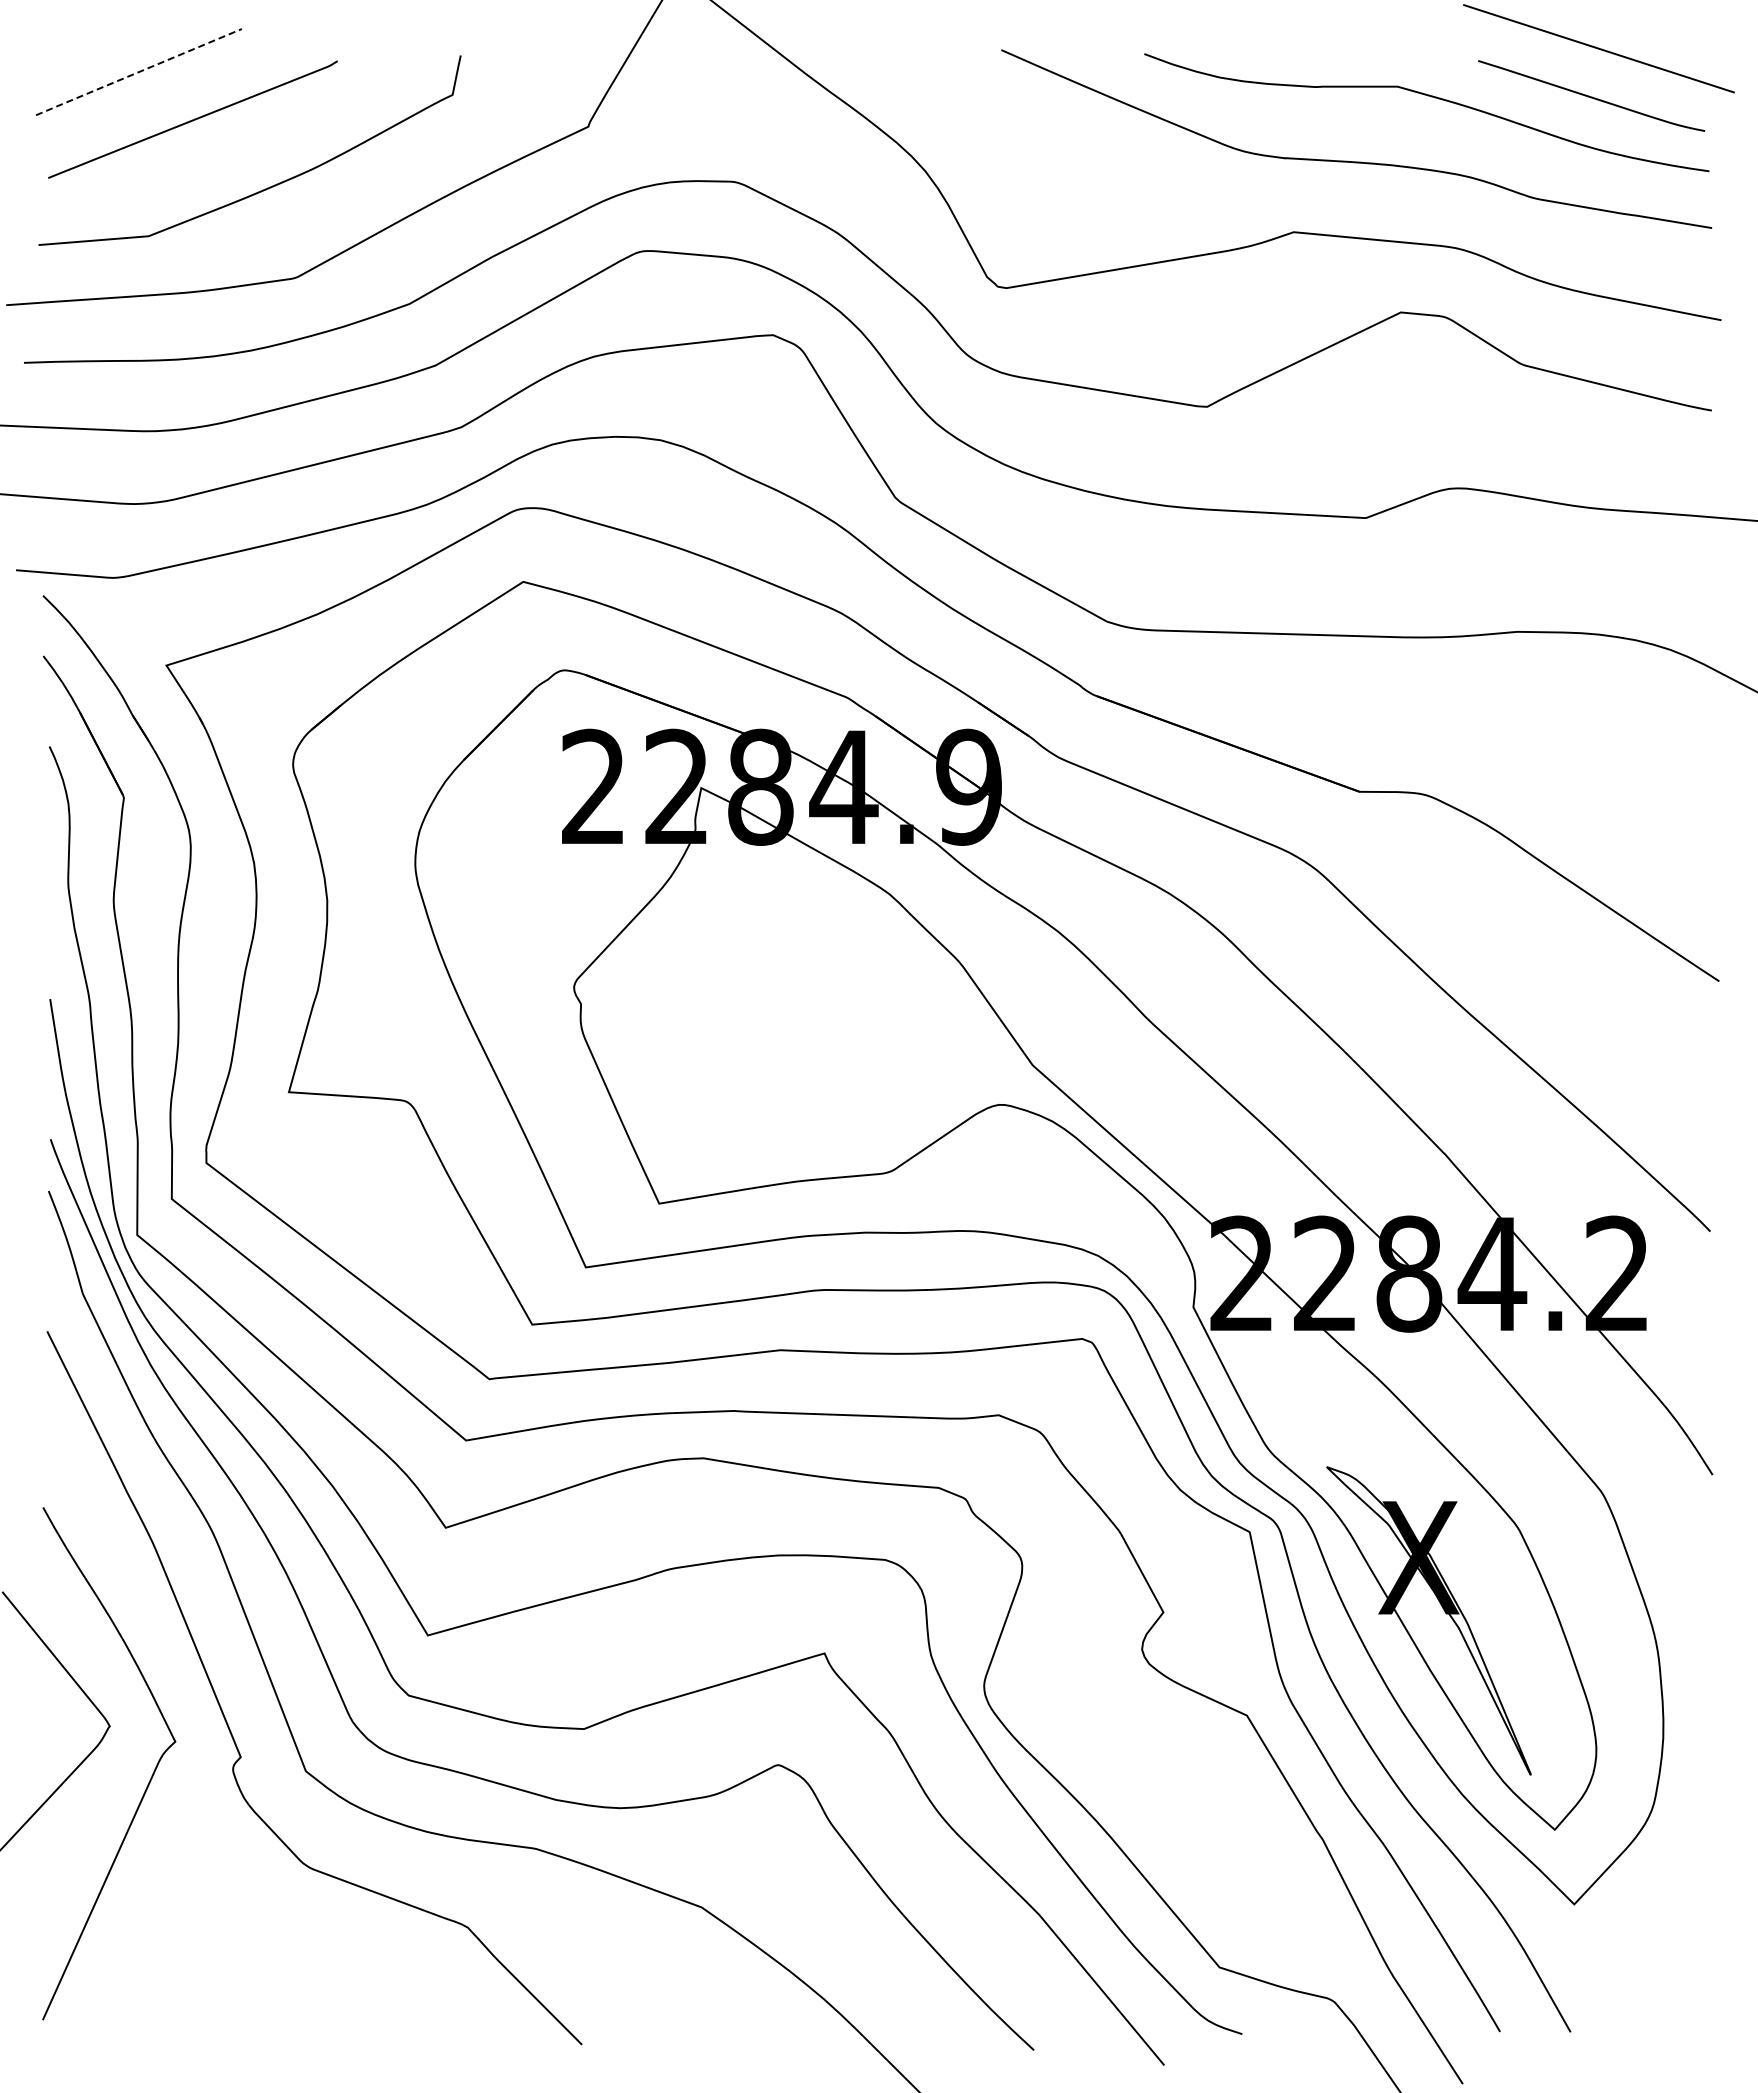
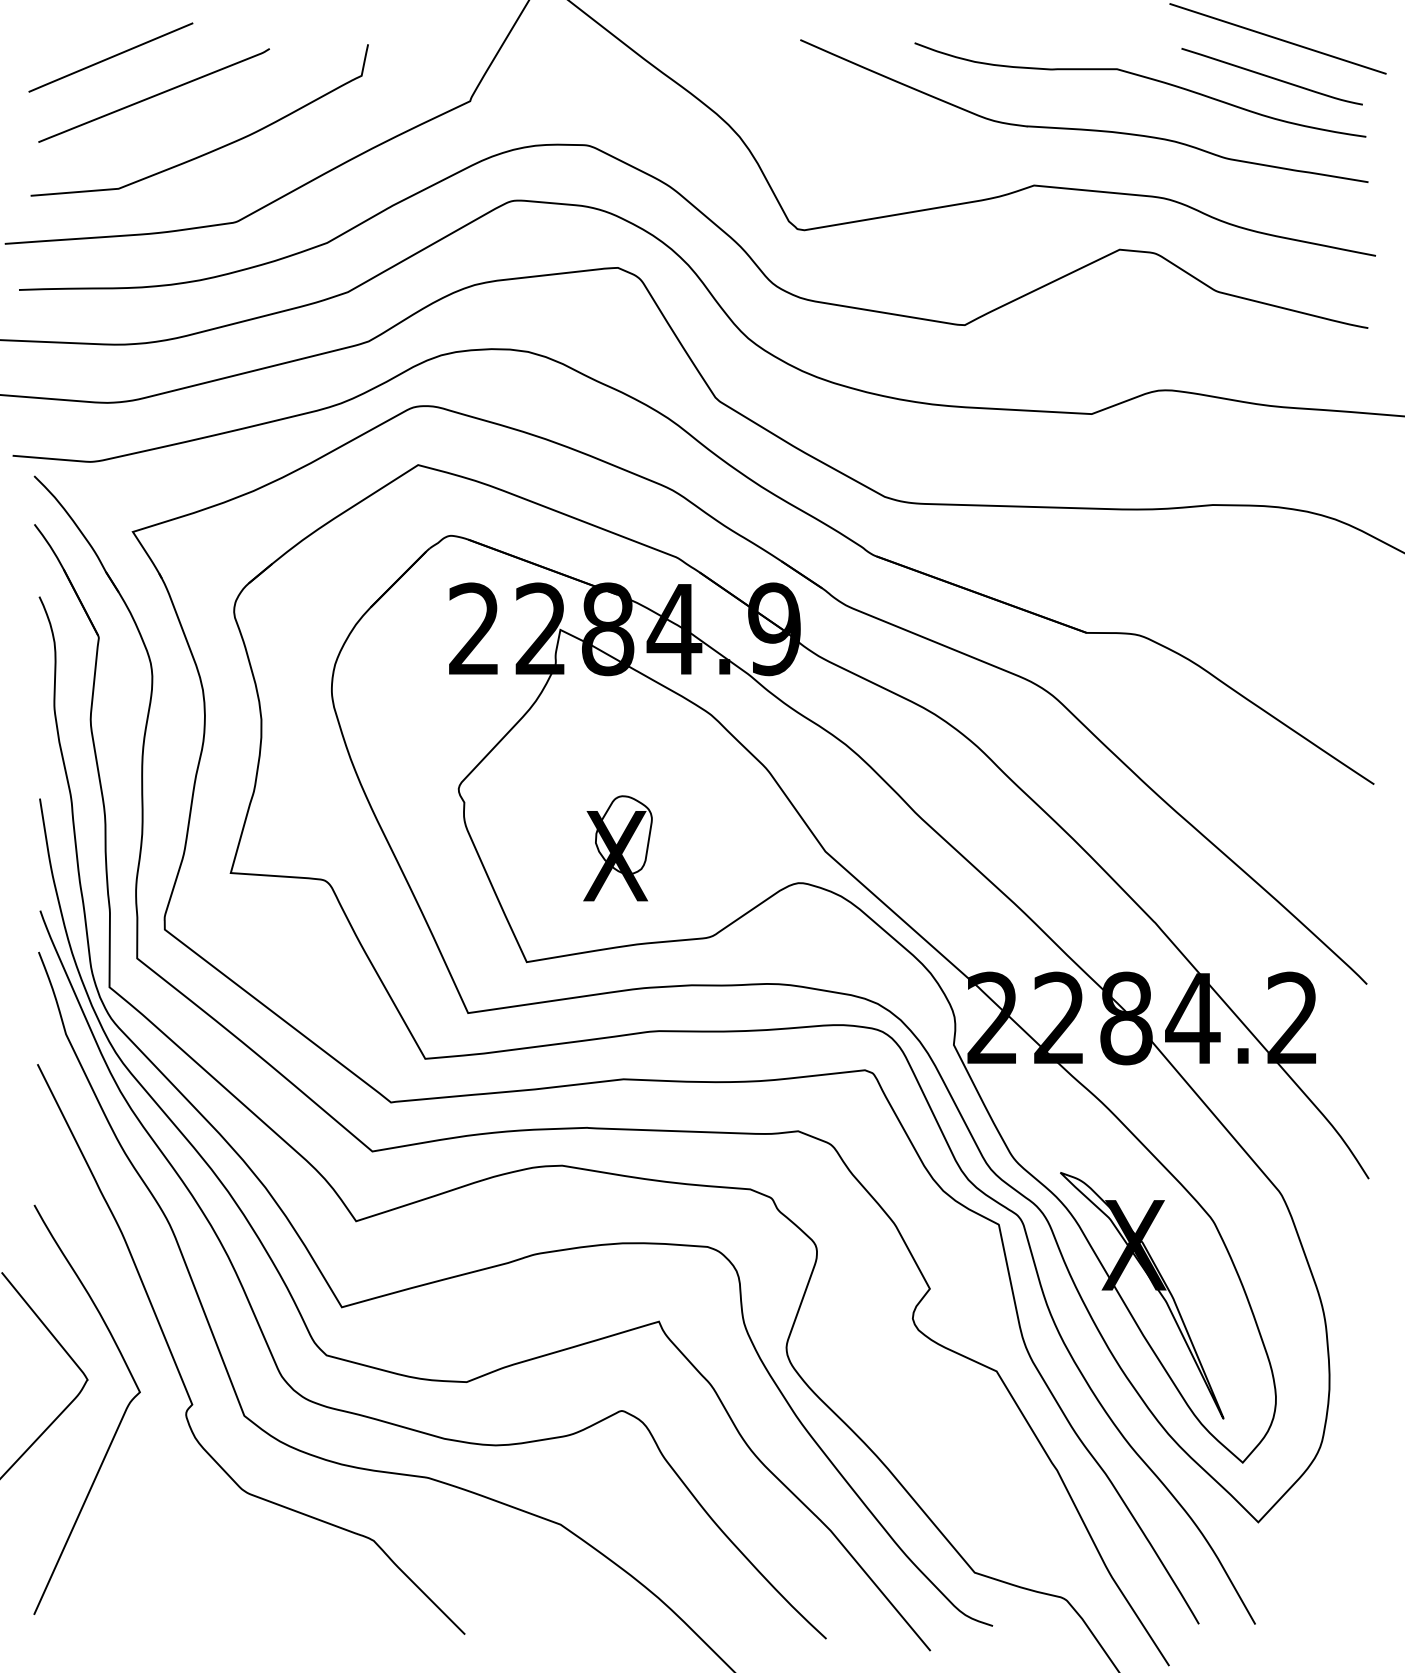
line: (138, 72) -> (110, 57), dashed -> solid
part: (772, 1061) -> (617, 848), added

